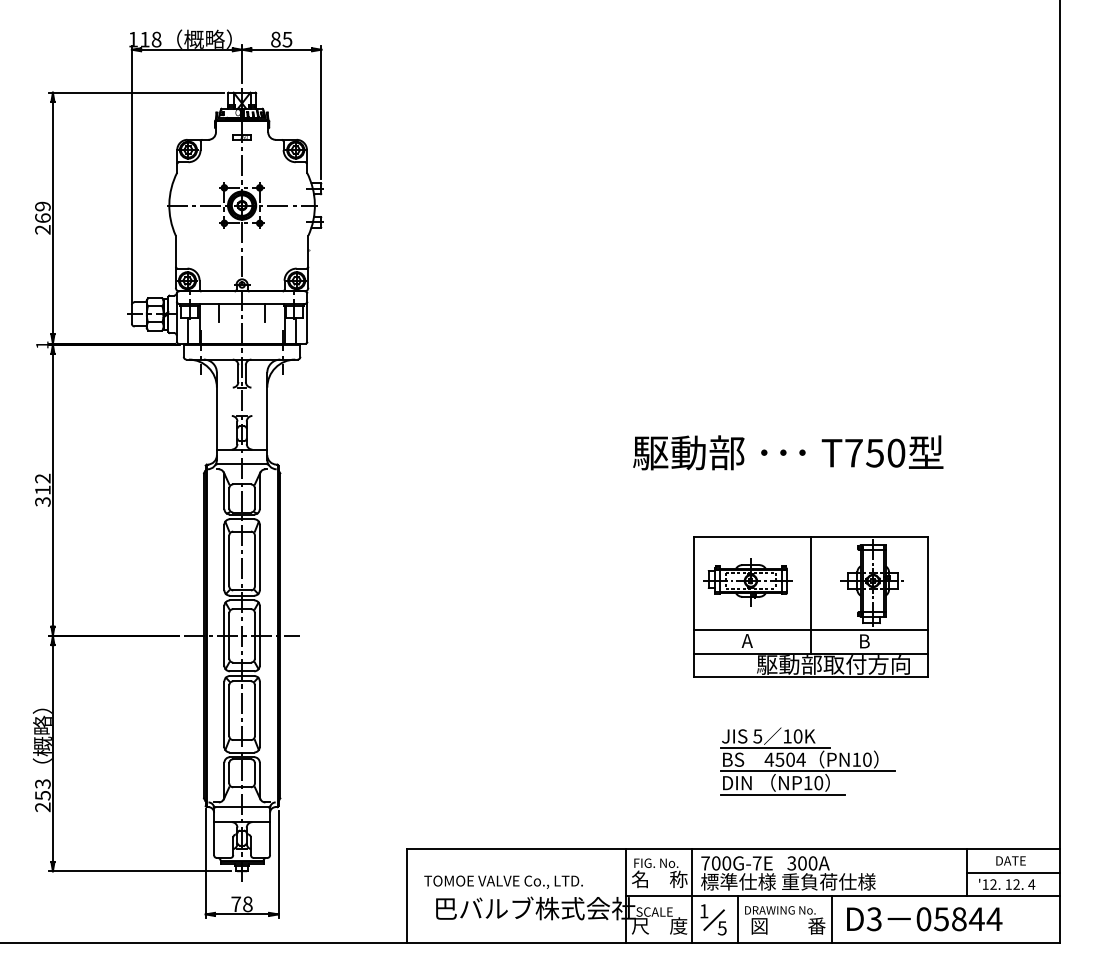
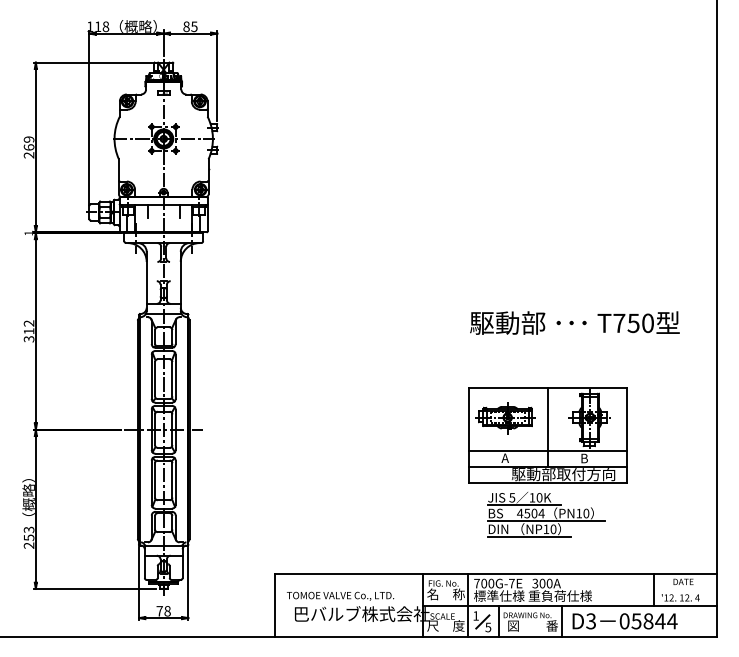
text: (787, 451) -> (574, 322), moved
part: (809, 607) -> (547, 435), moved
line: (1012, 872) -> (684, 589), removed

